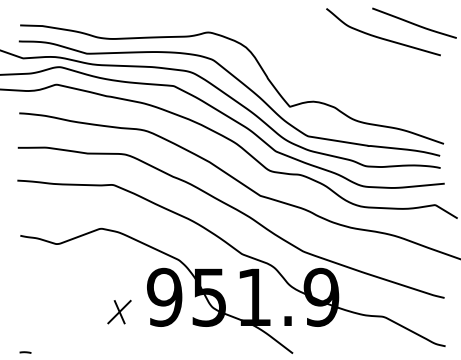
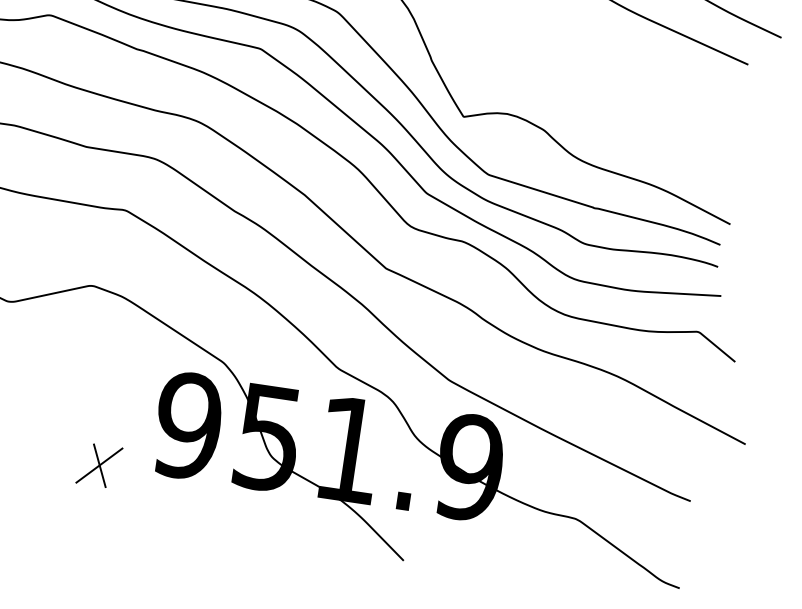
part: (119, 311) -> (99, 464), moved

